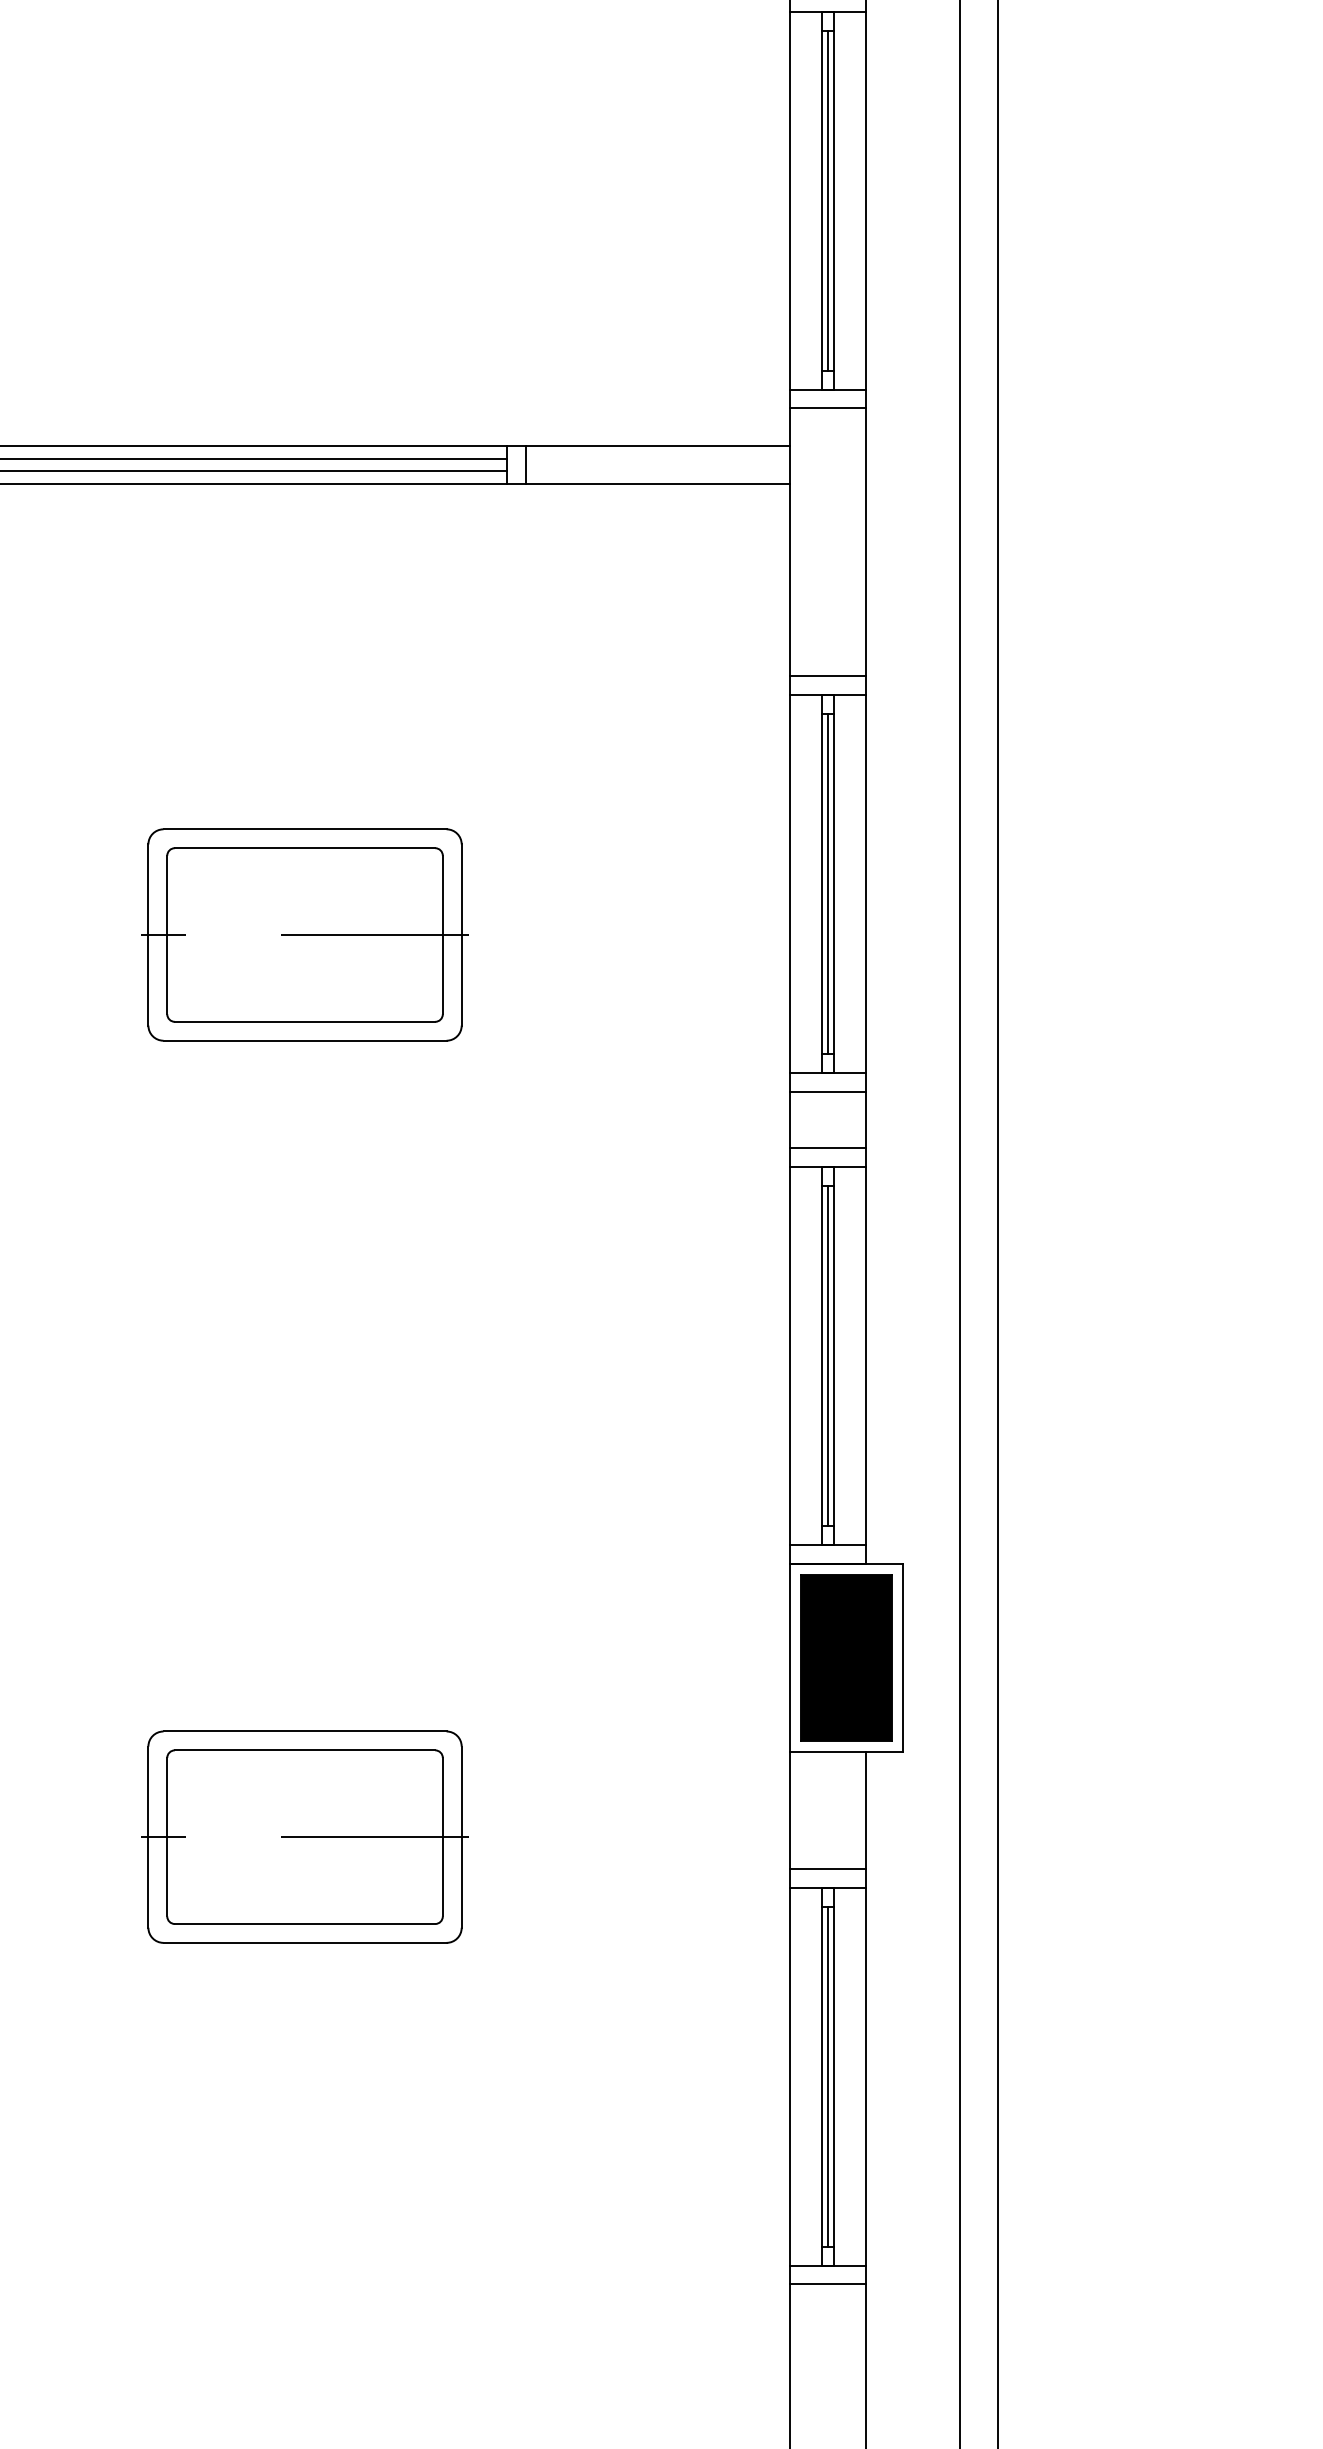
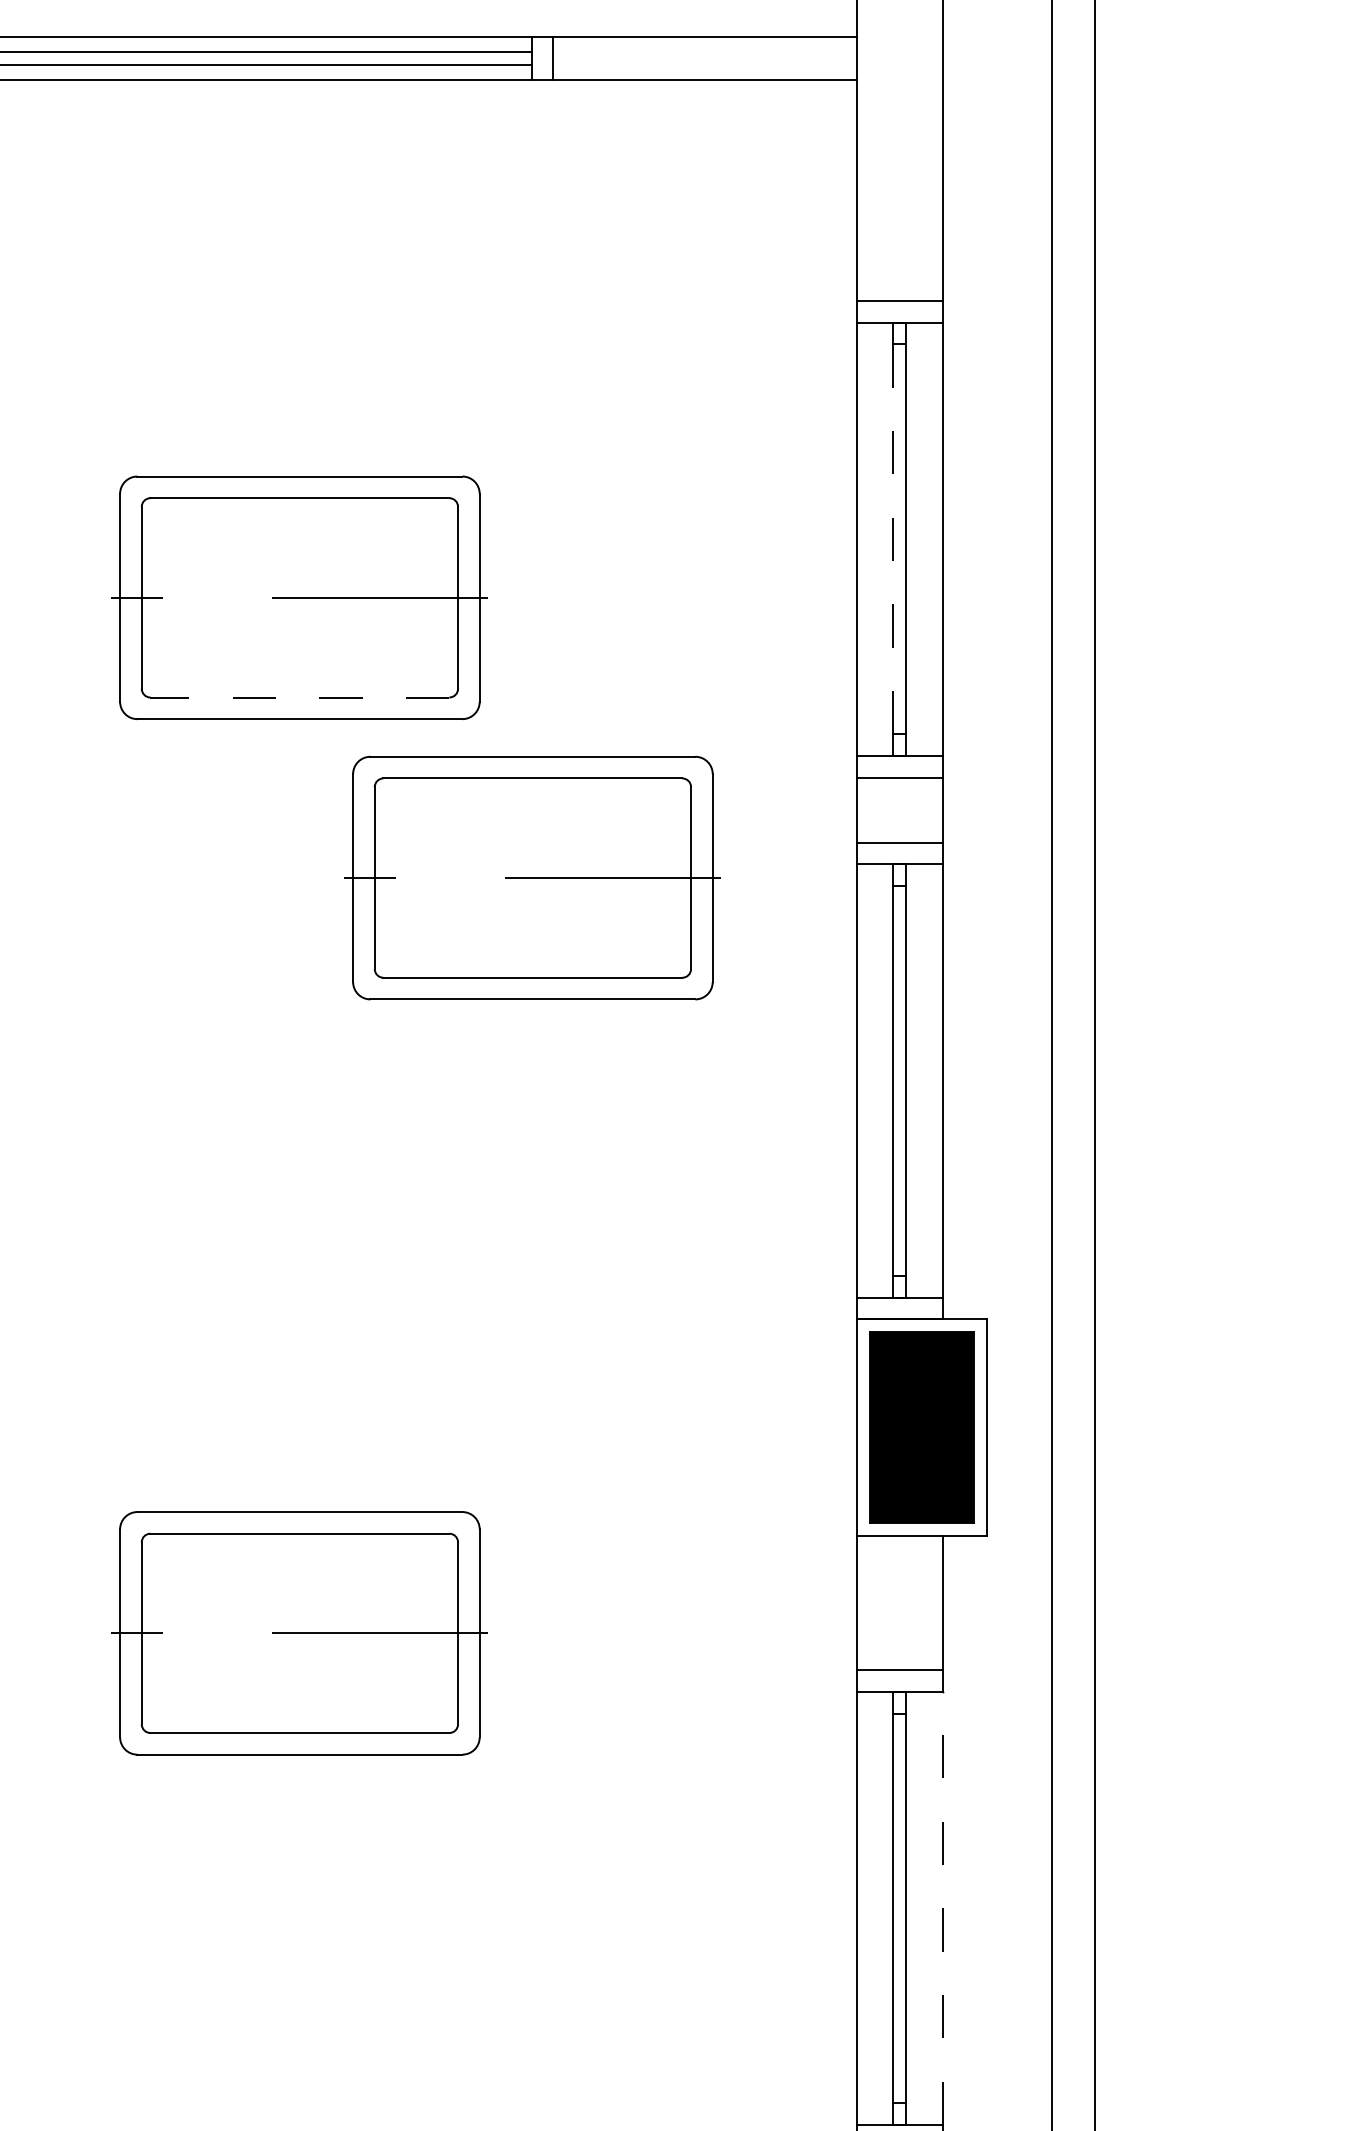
line: (827, 883) -> (899, 538), removed
line: (822, 884) -> (893, 539), solid -> dashed
line: (304, 1021) -> (299, 697), solid -> dashed
part: (507, 1178) -> (532, 877), added
line: (827, 1355) -> (899, 1080), removed
line: (827, 2076) -> (899, 1908), removed
line: (865, 2076) -> (943, 1908), solid -> dashed

